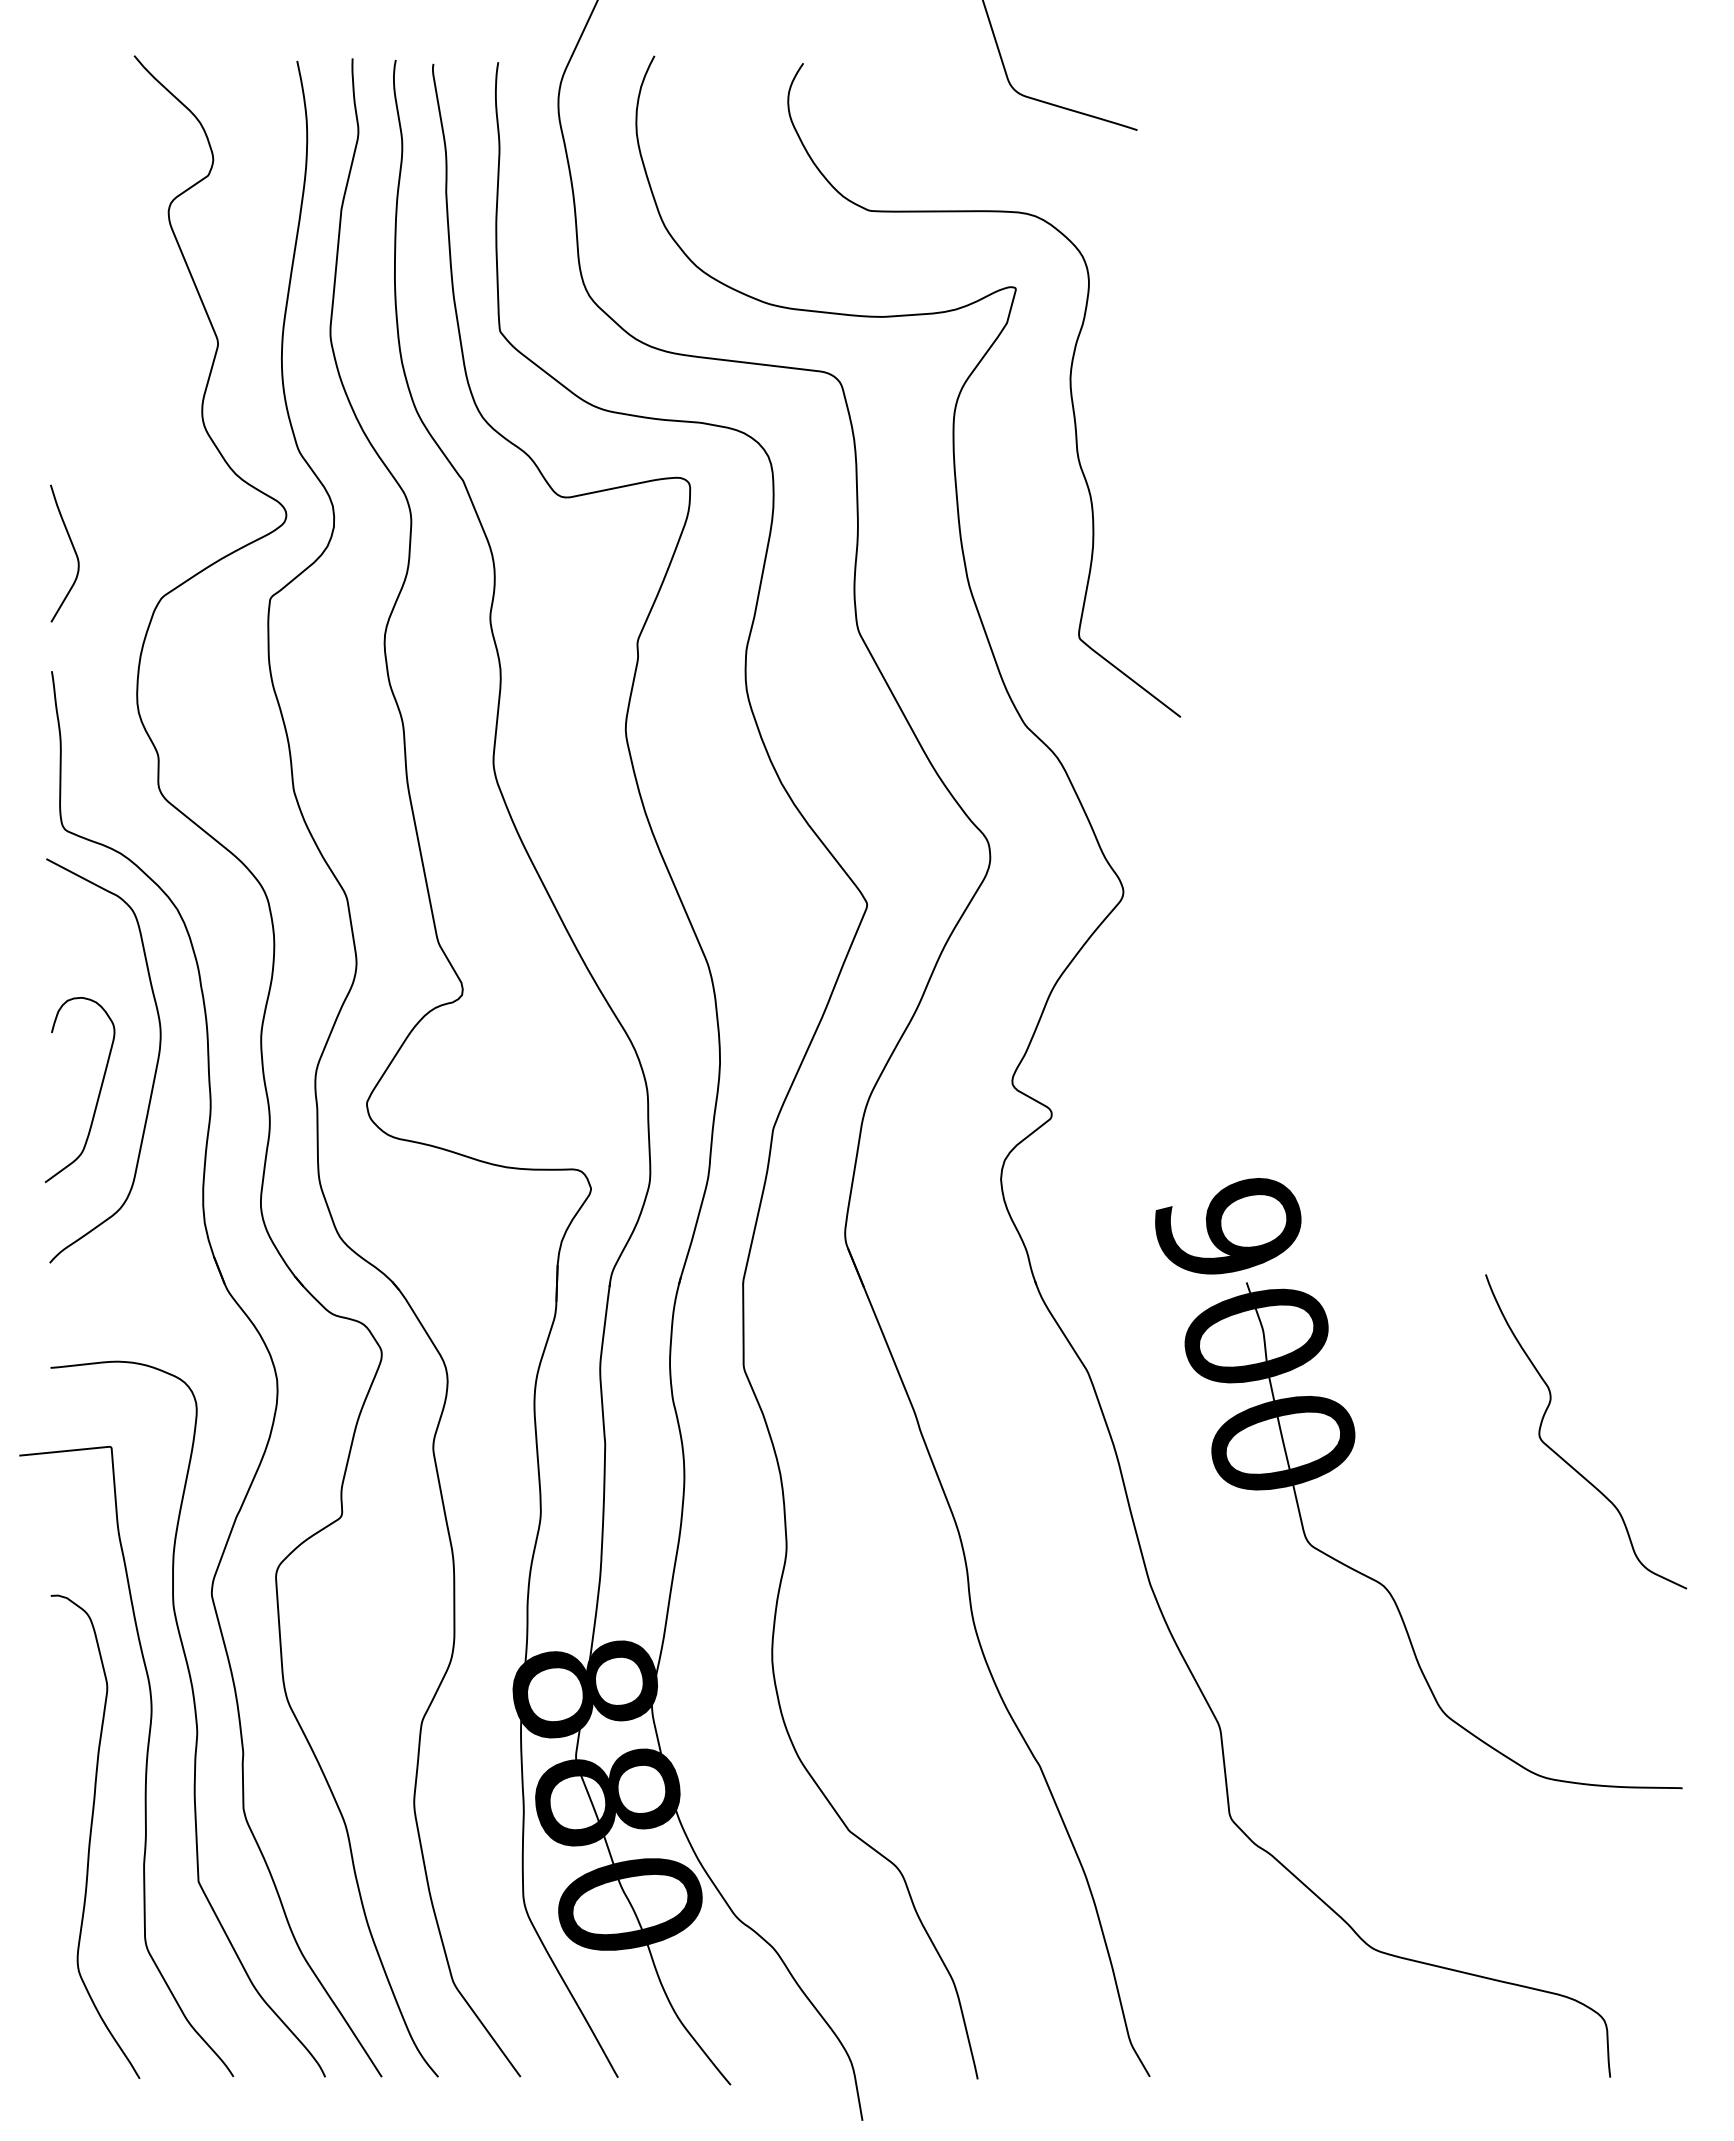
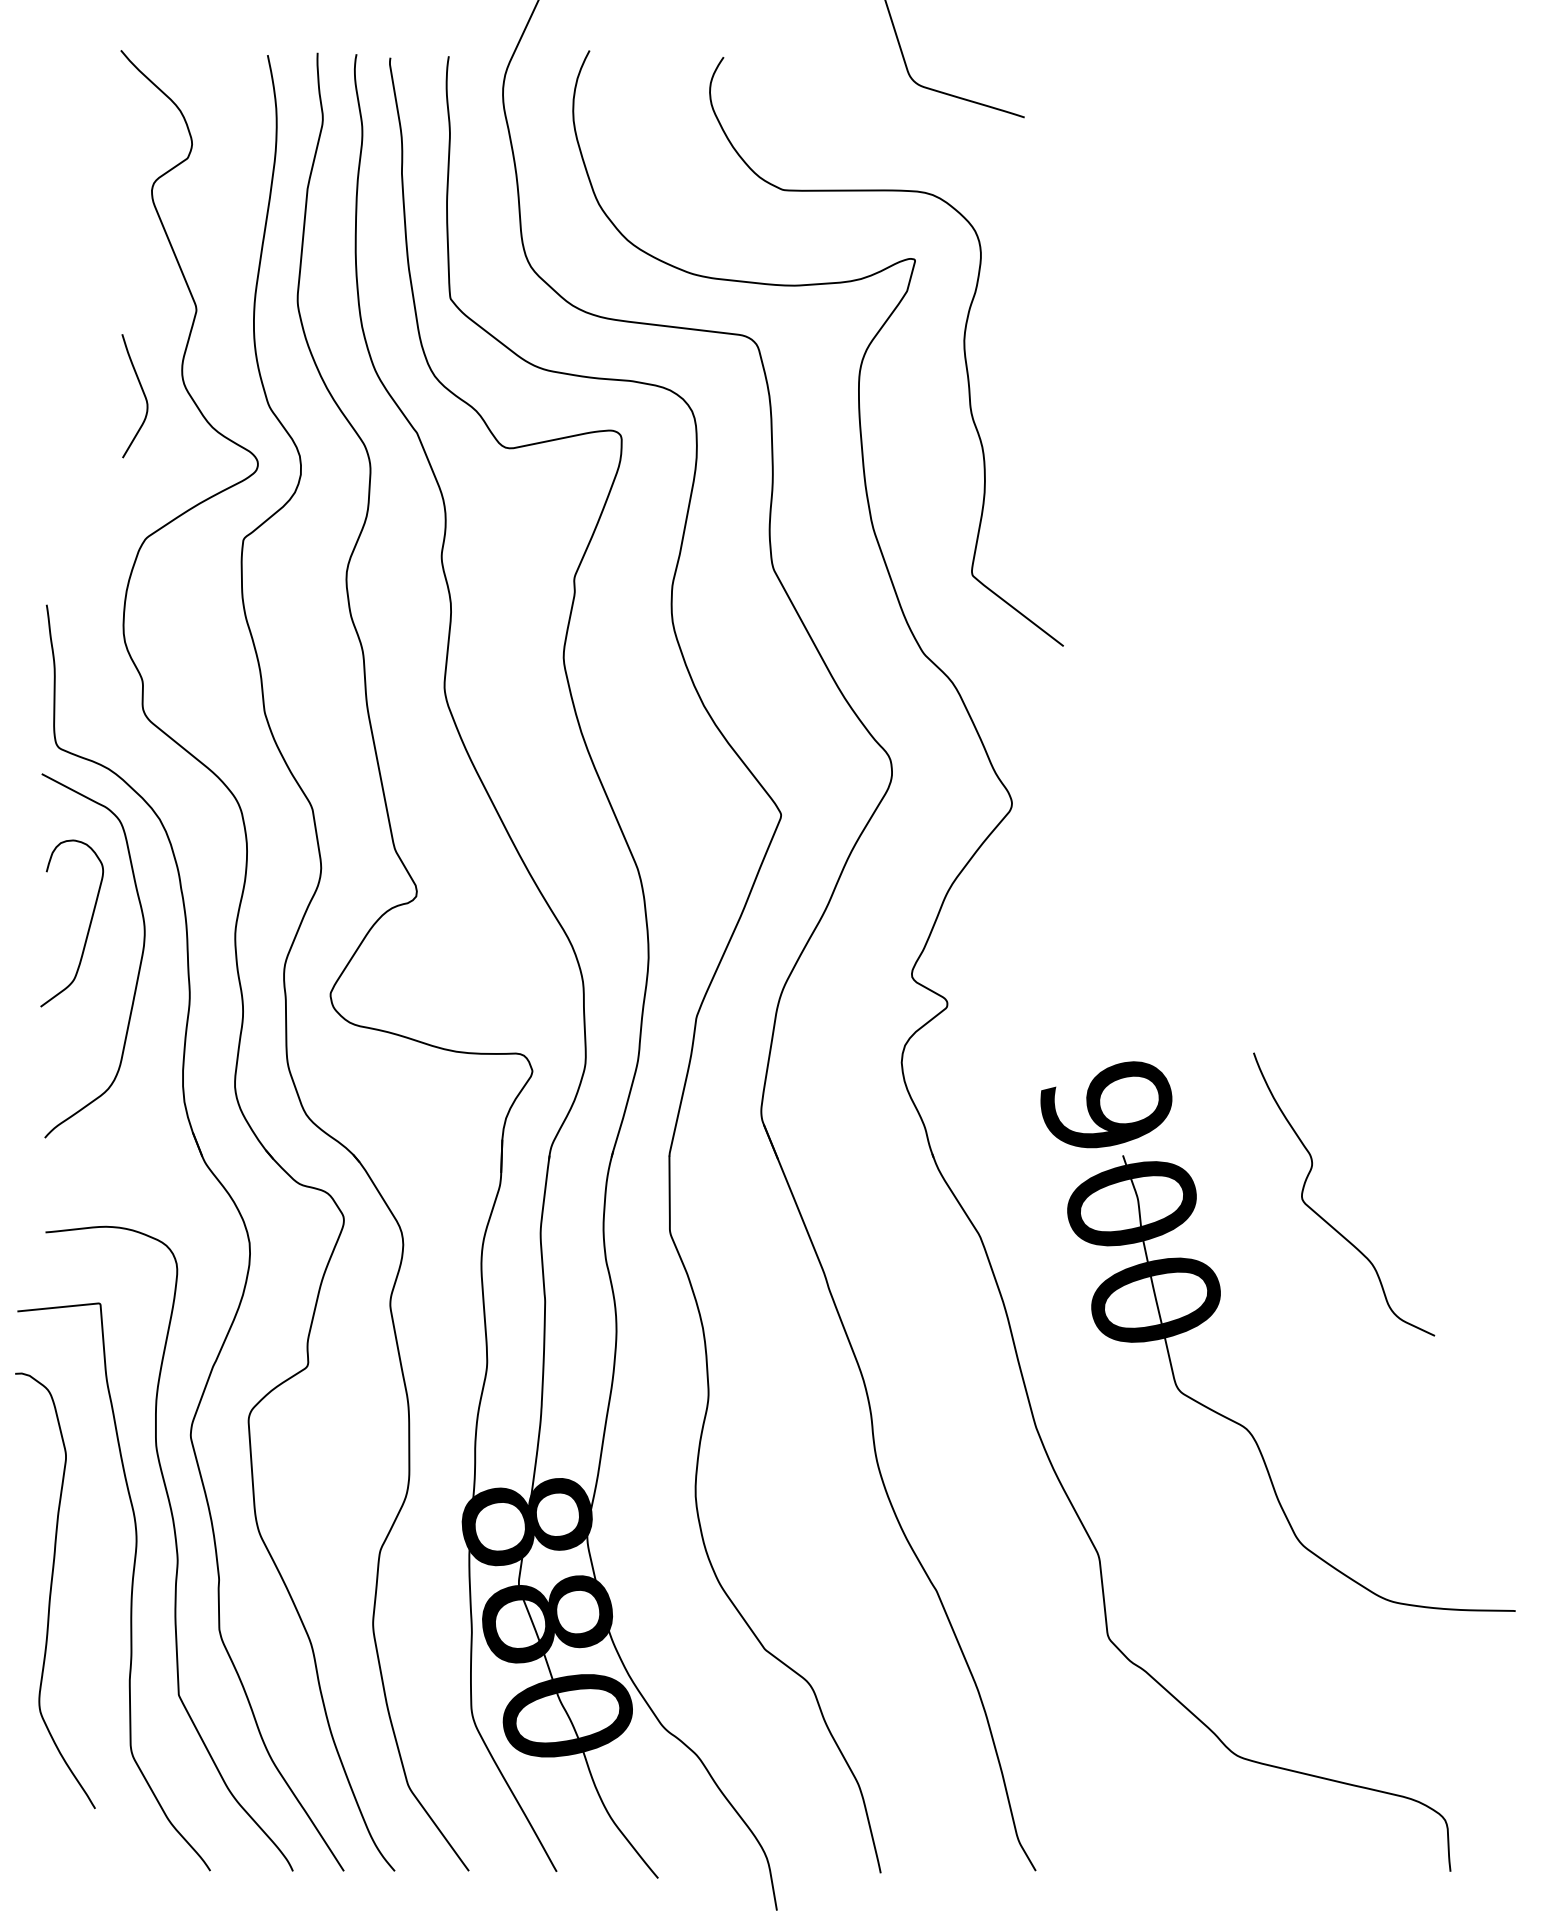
curve: (73, 550) -> (142, 393), moved
curve: (98, 1093) -> (88, 926), moved
curve: (1561, 1456) -> (1321, 1216), moved
curve: (91, 1836) -> (51, 1590), moved

